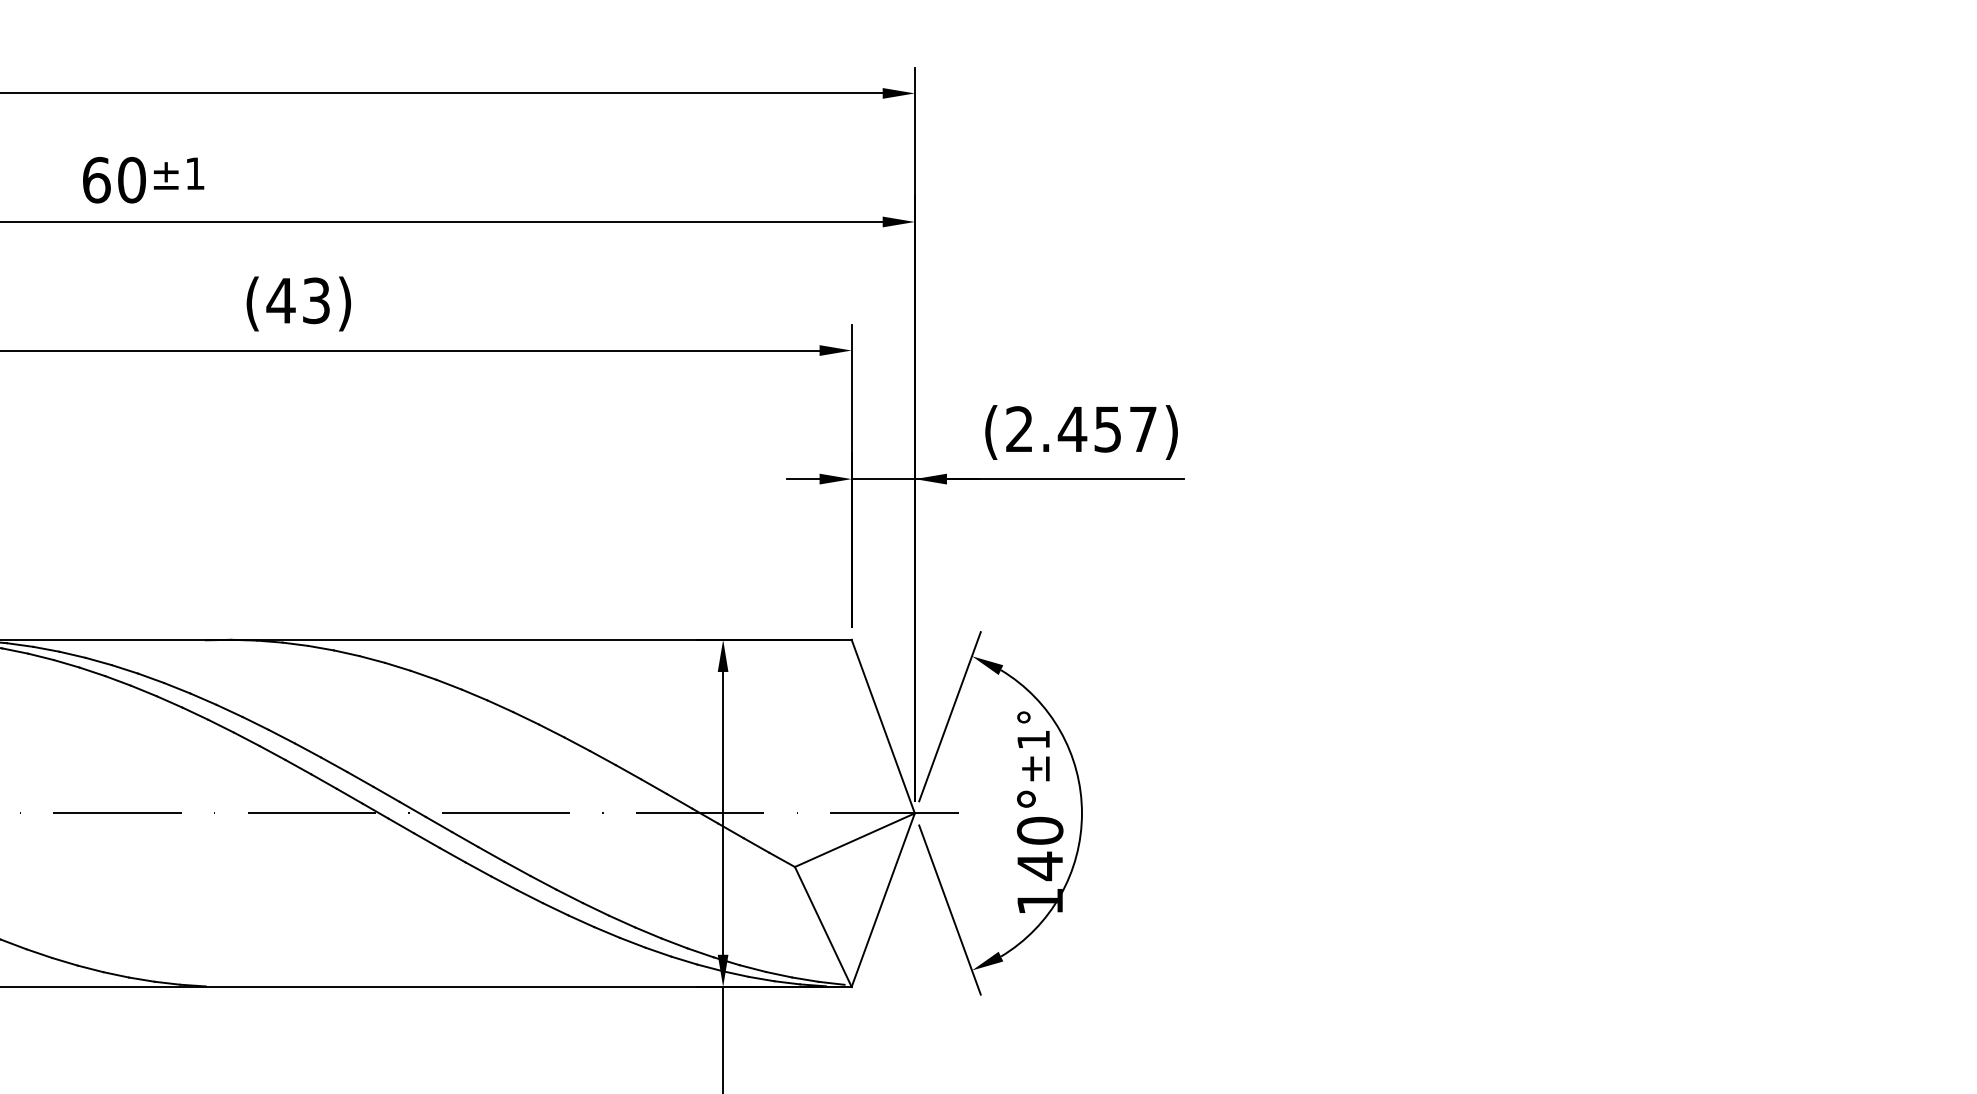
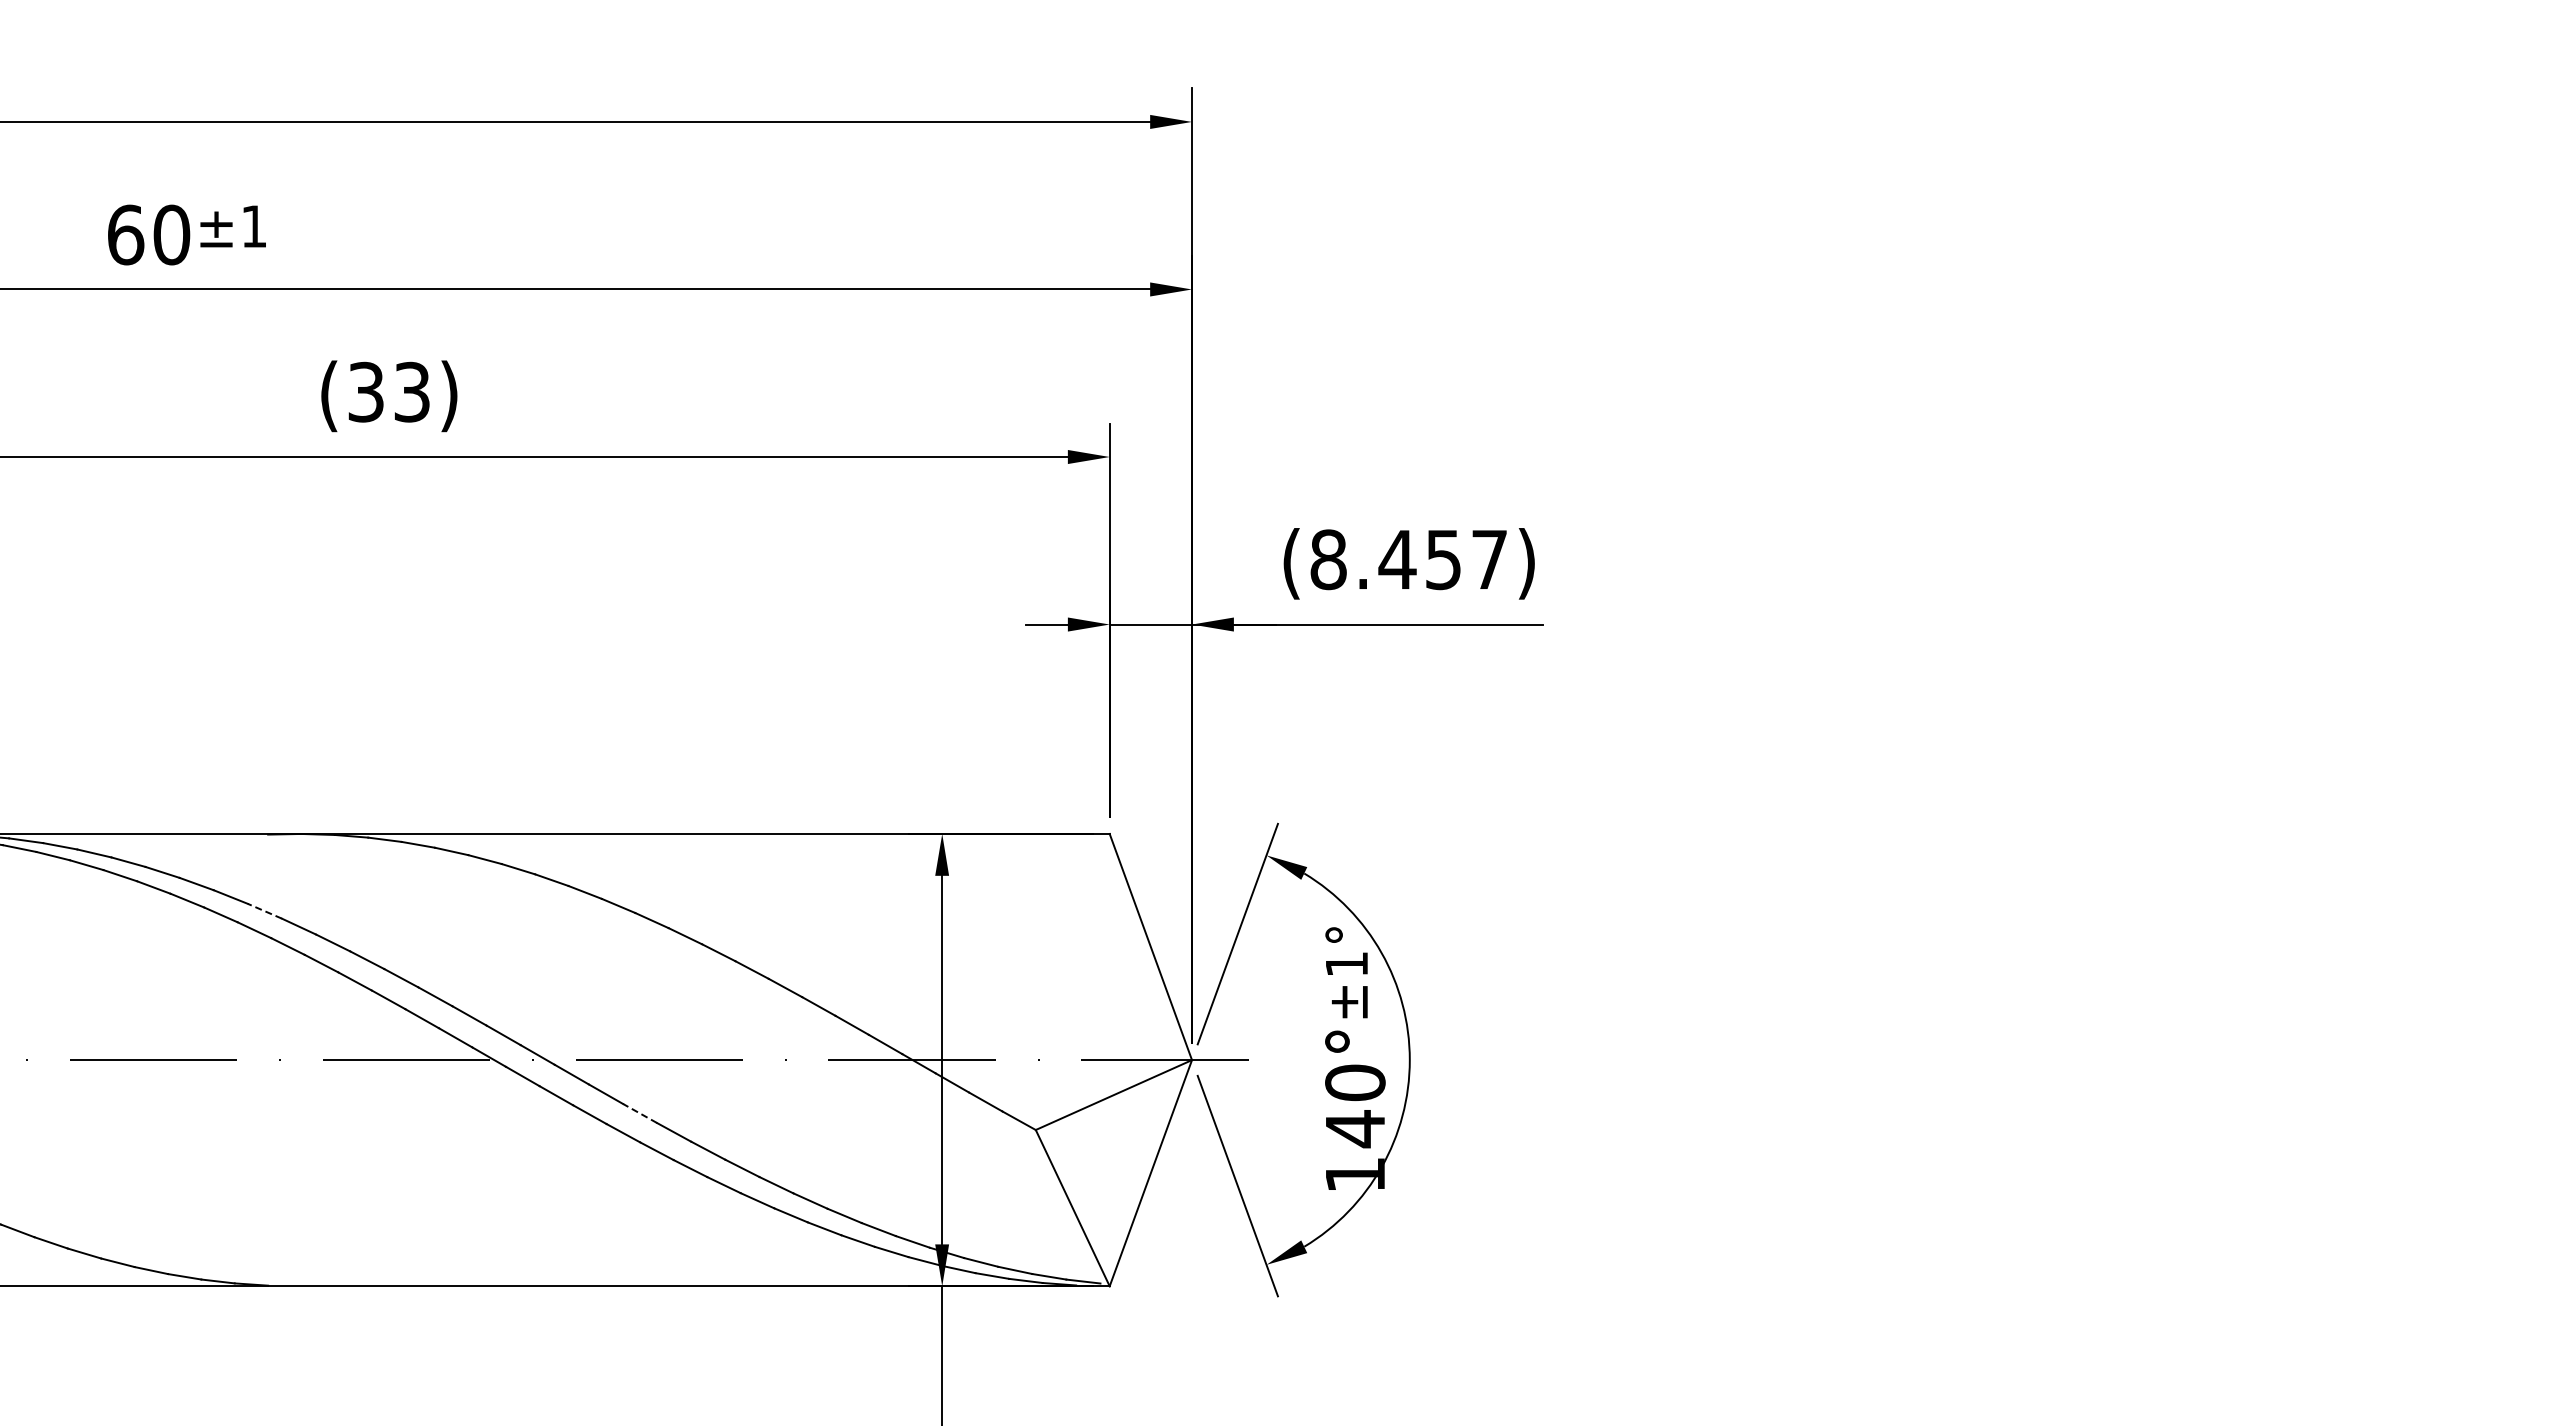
text: (280, 300) -> (365, 391), (43) -> (33)
text: (1019, 429) -> (1328, 559), (2.457) -> (8.457)
line: (203, 699) -> (264, 911), solid -> dashed
line: (491, 854) -> (640, 1113), solid -> dashed

